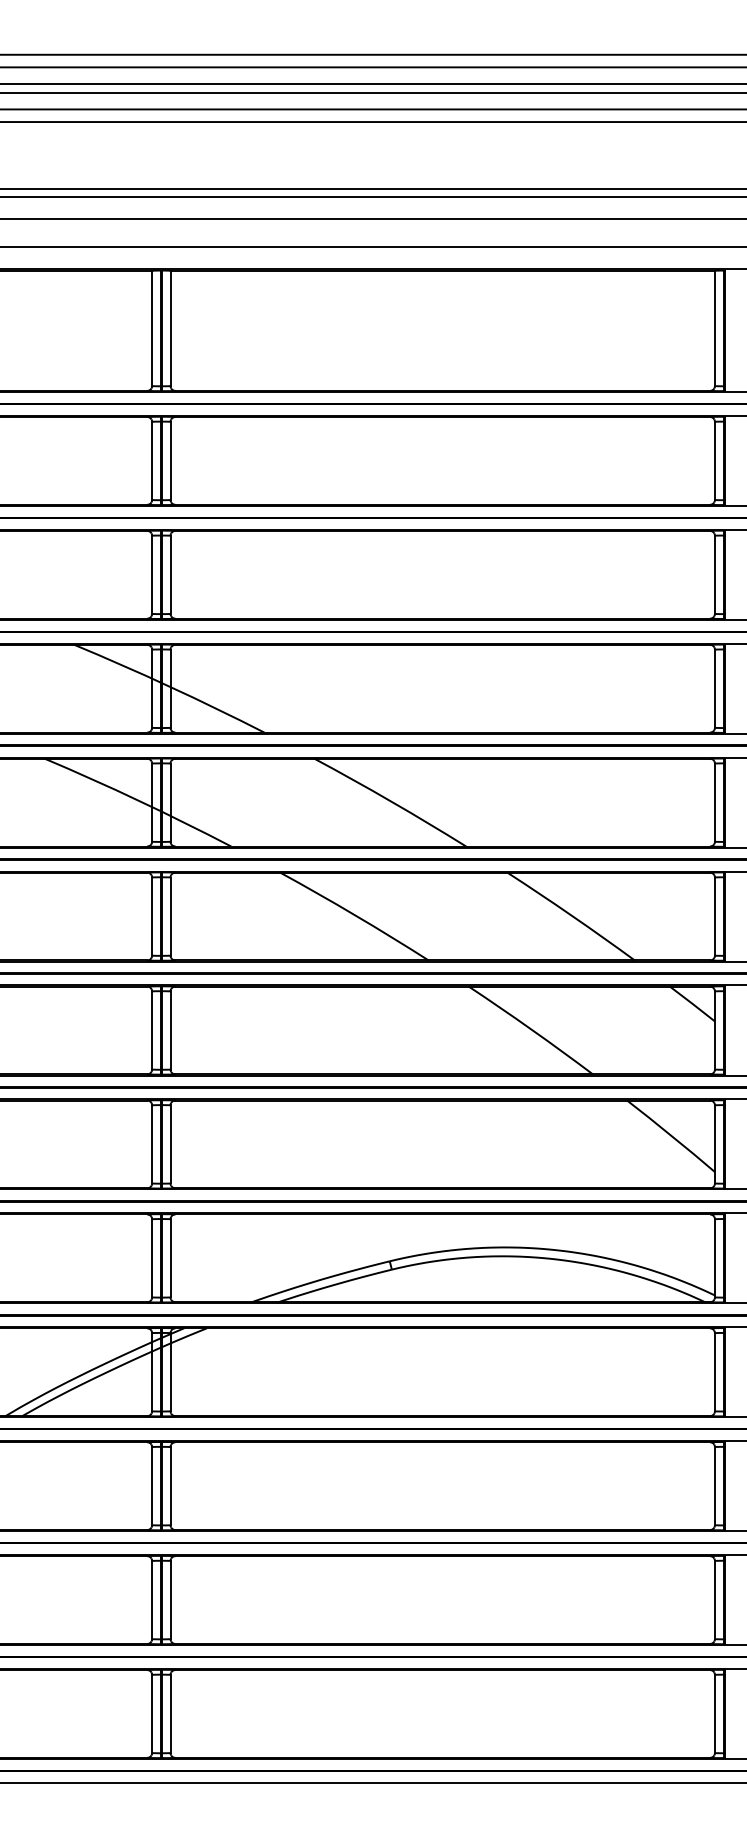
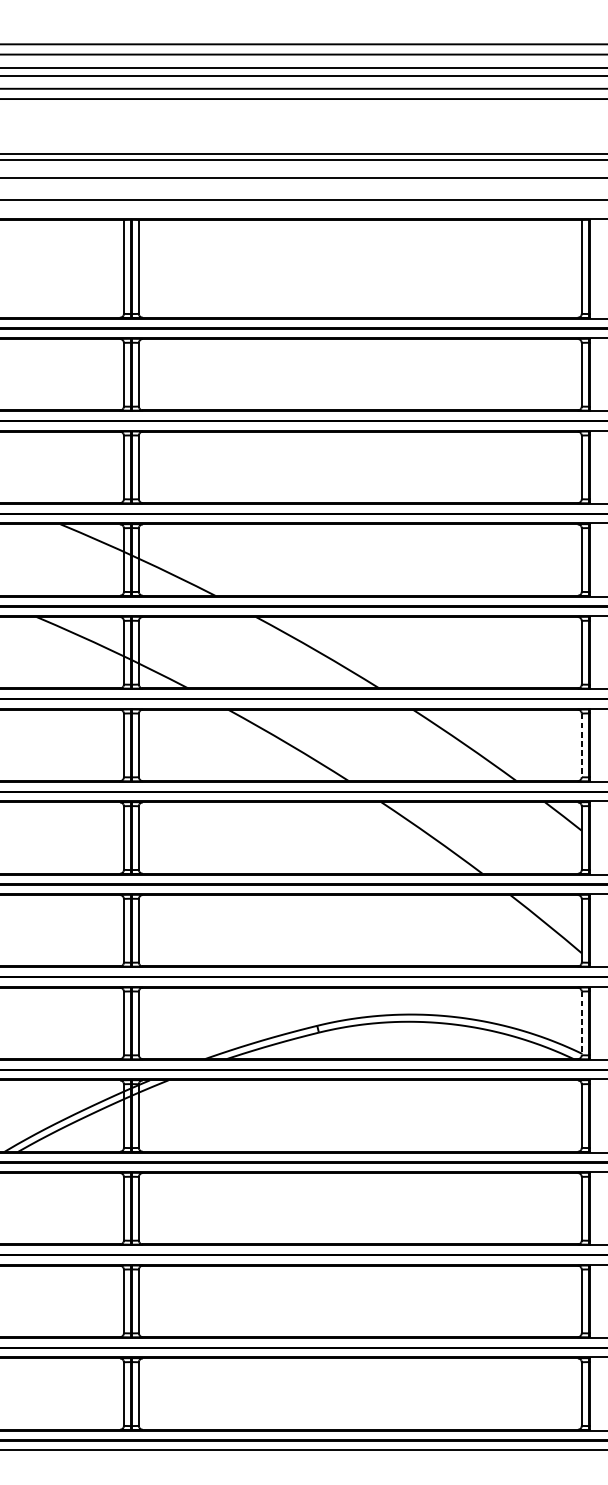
line: (714, 917) -> (581, 746), solid -> dashed
line: (714, 1258) -> (581, 1023), solid -> dashed

